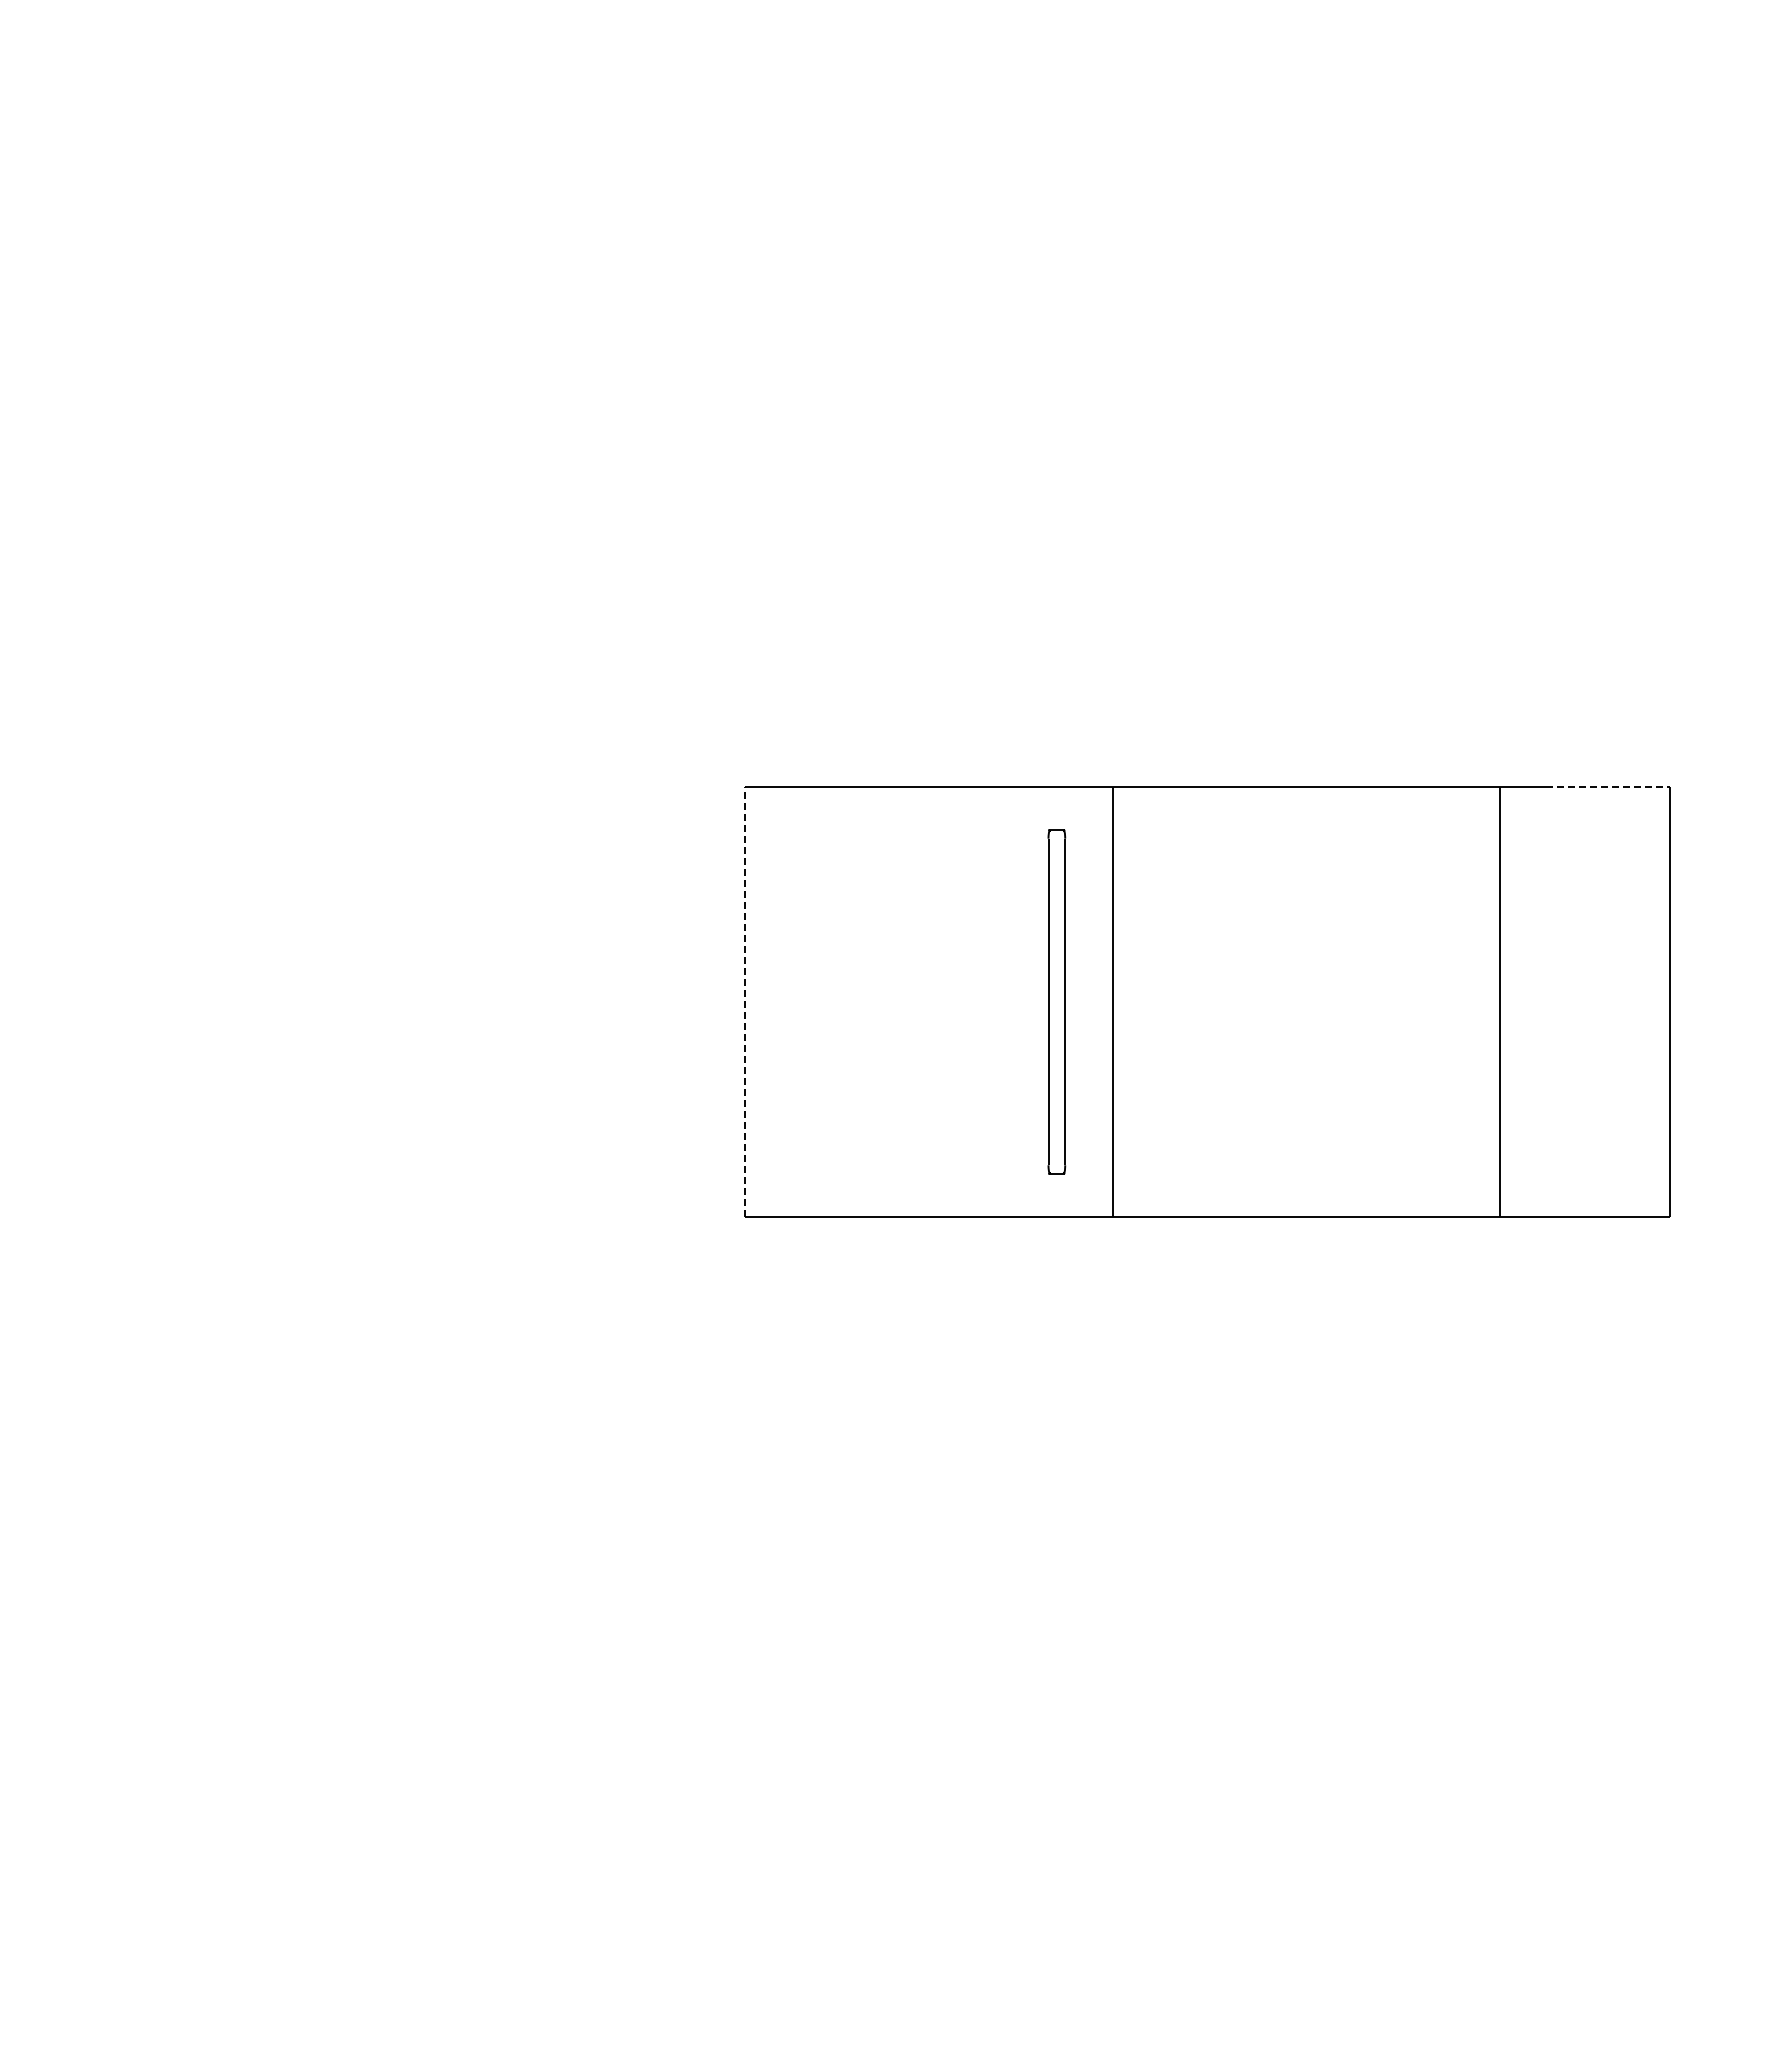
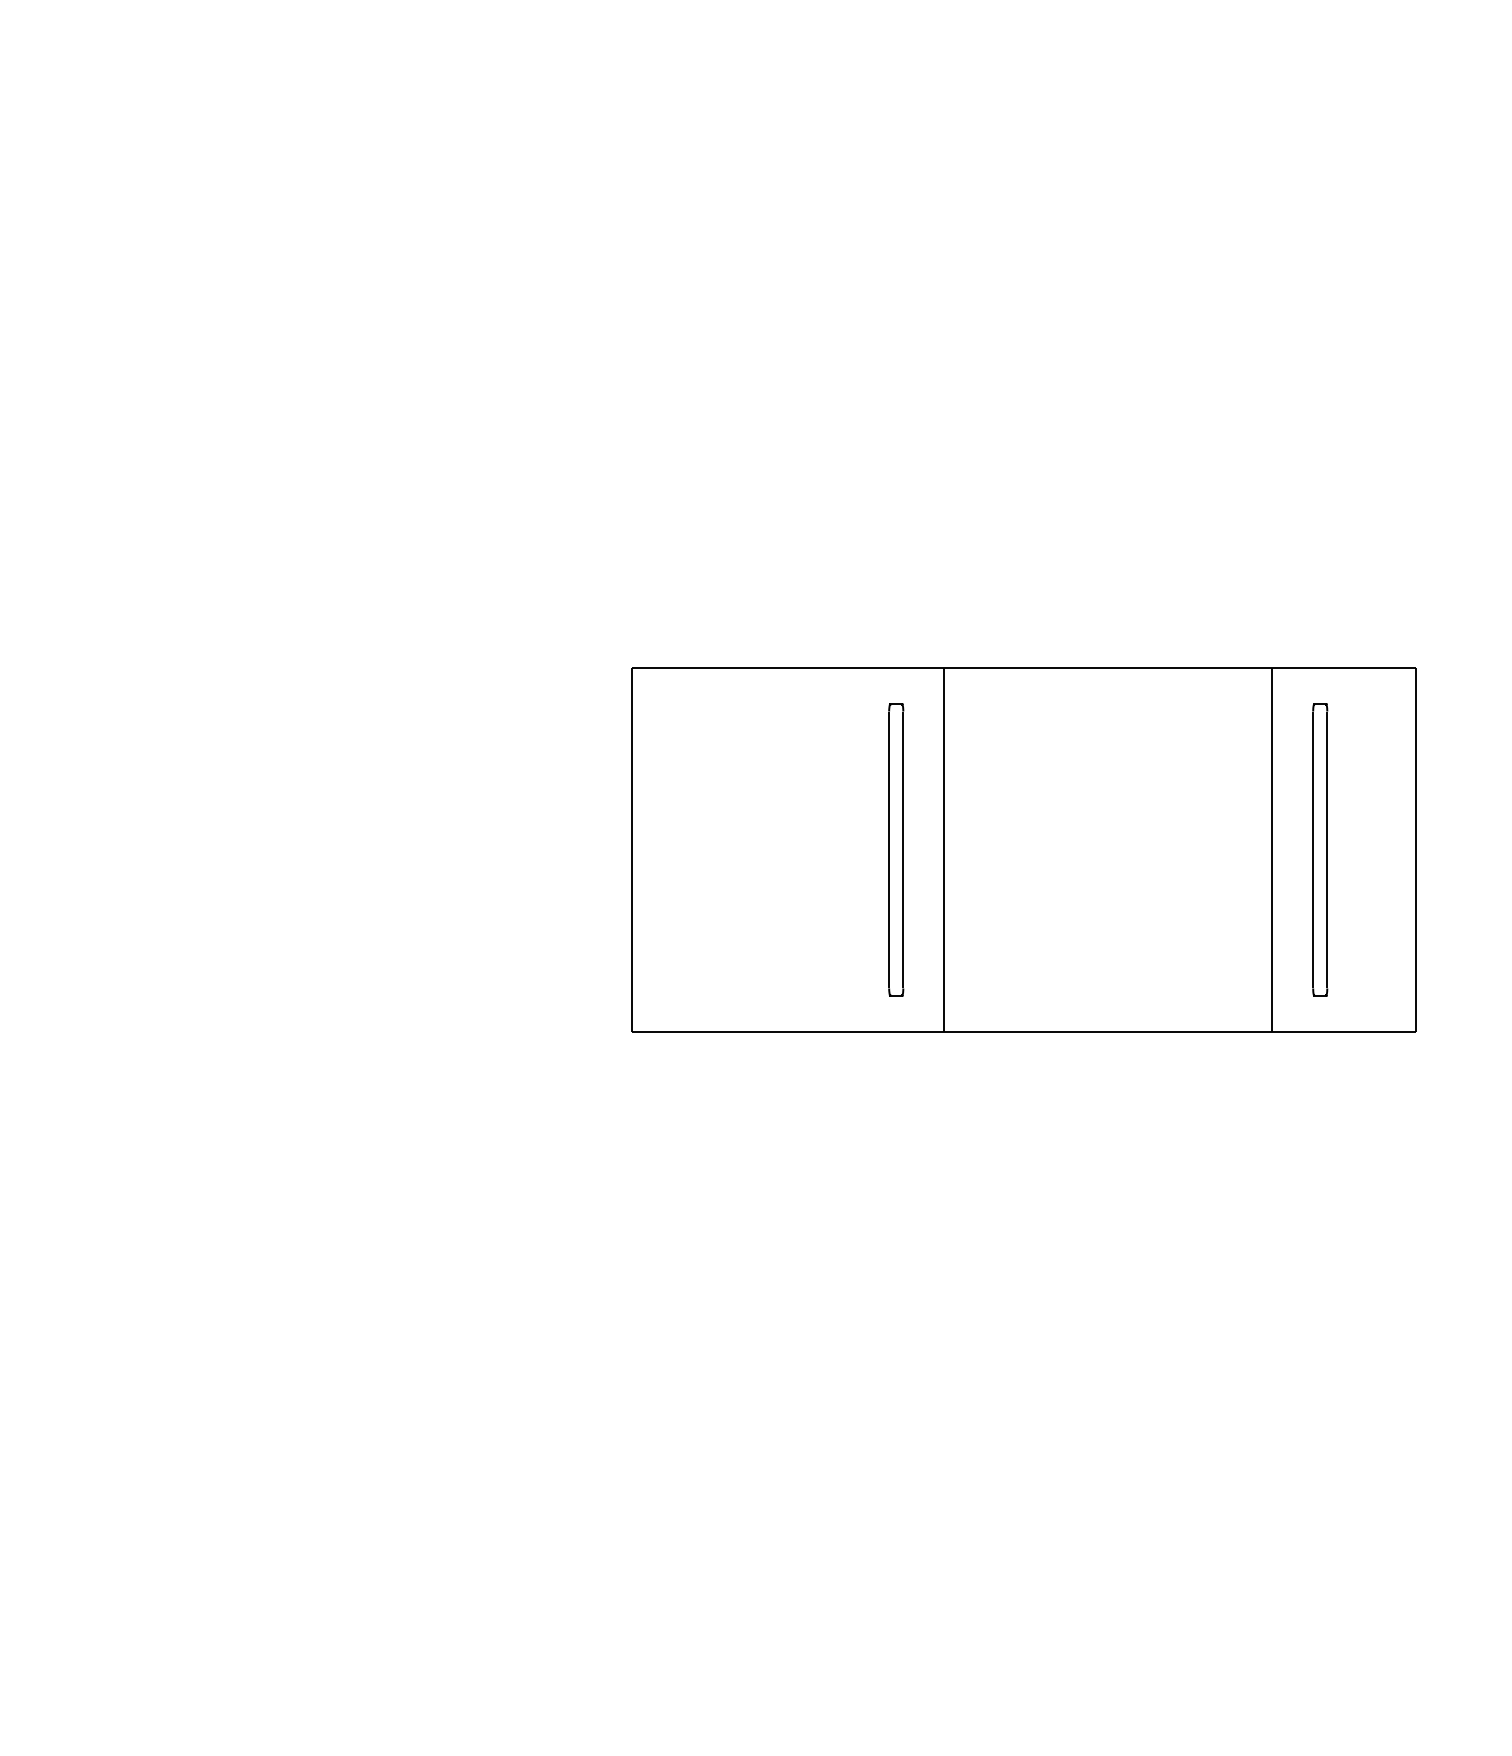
line: (1607, 787) -> (1363, 668), dashed -> solid
part: (1556, 1001) -> (1319, 849), added
line: (745, 1002) -> (632, 850), dashed -> solid

